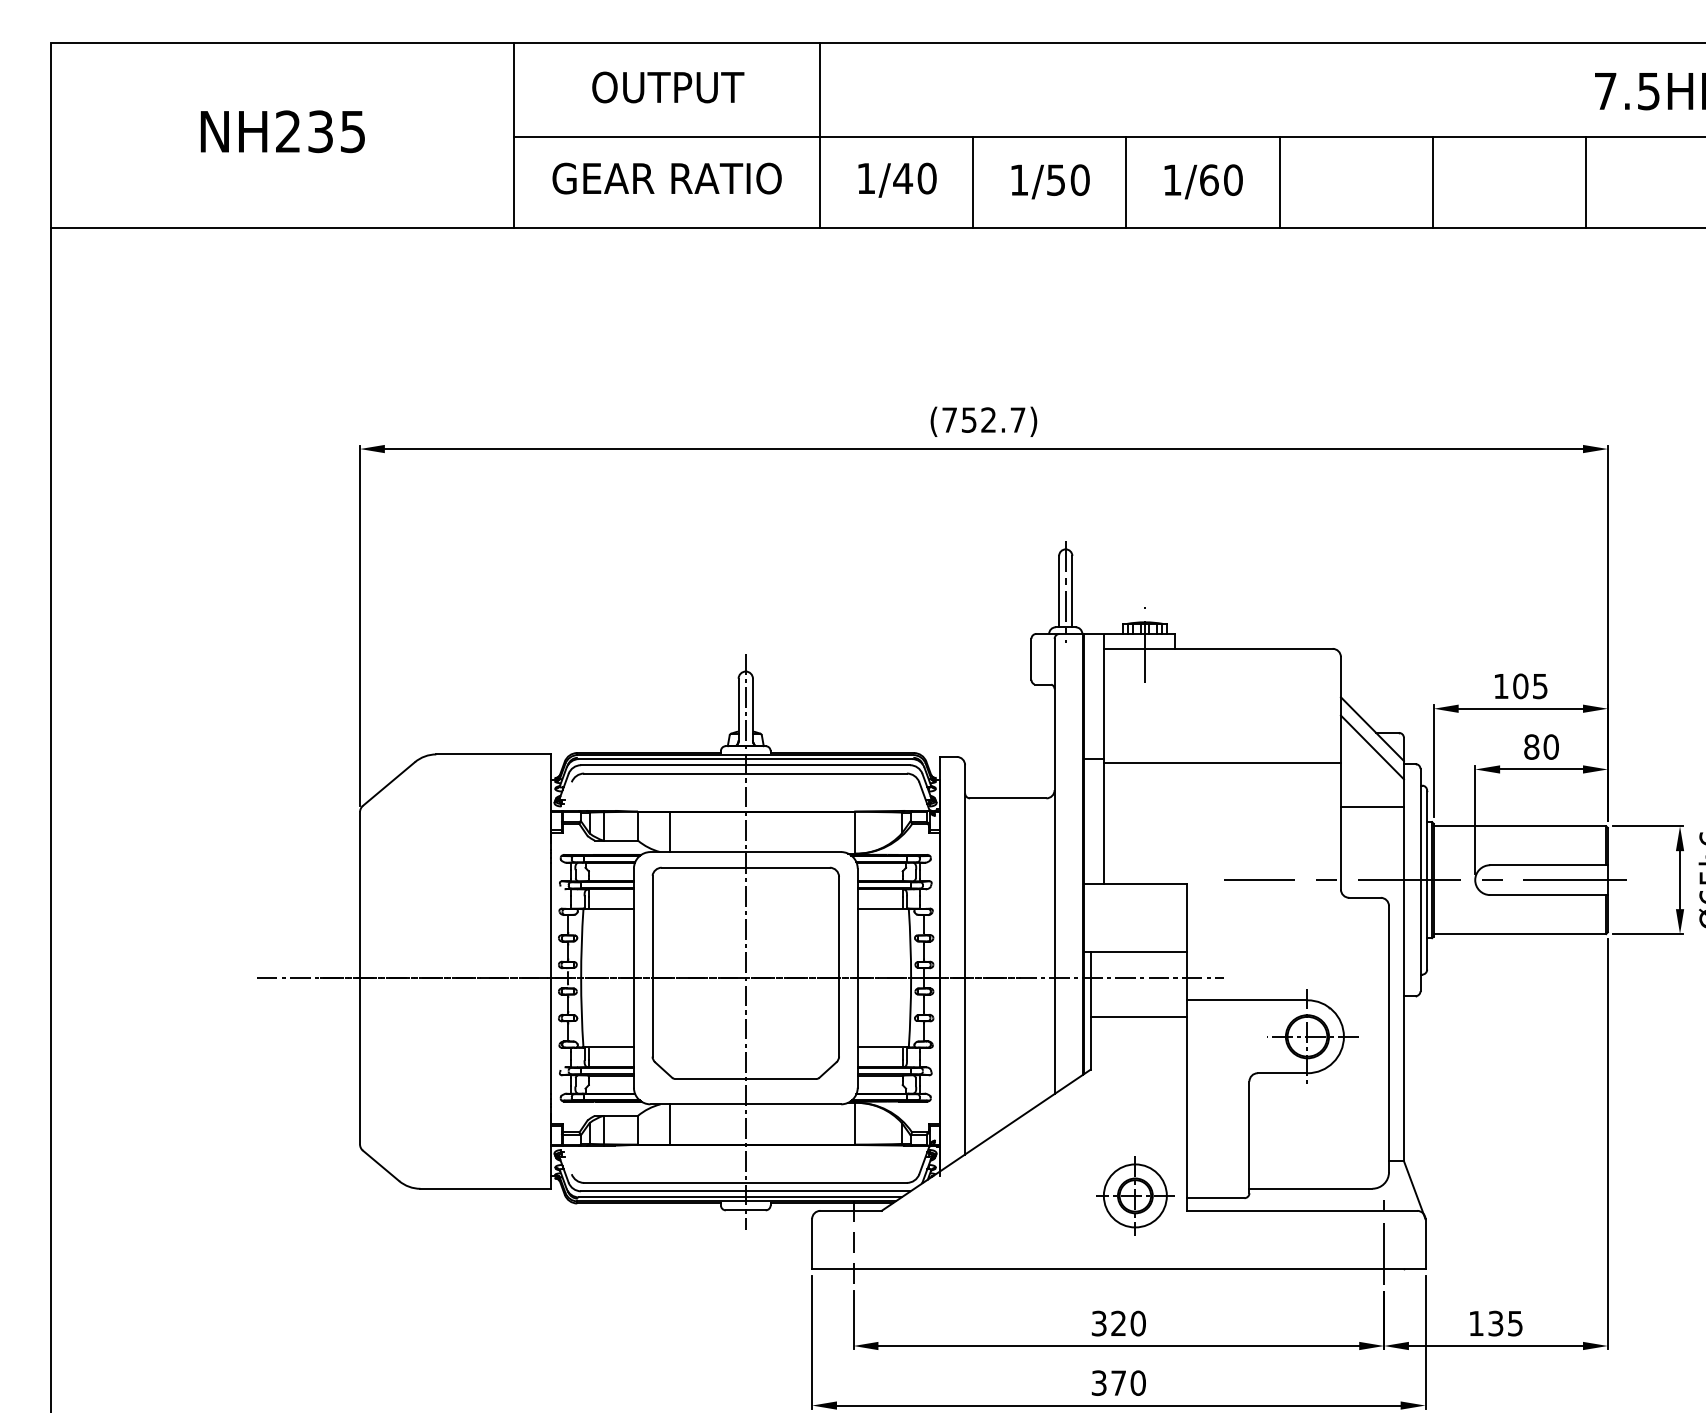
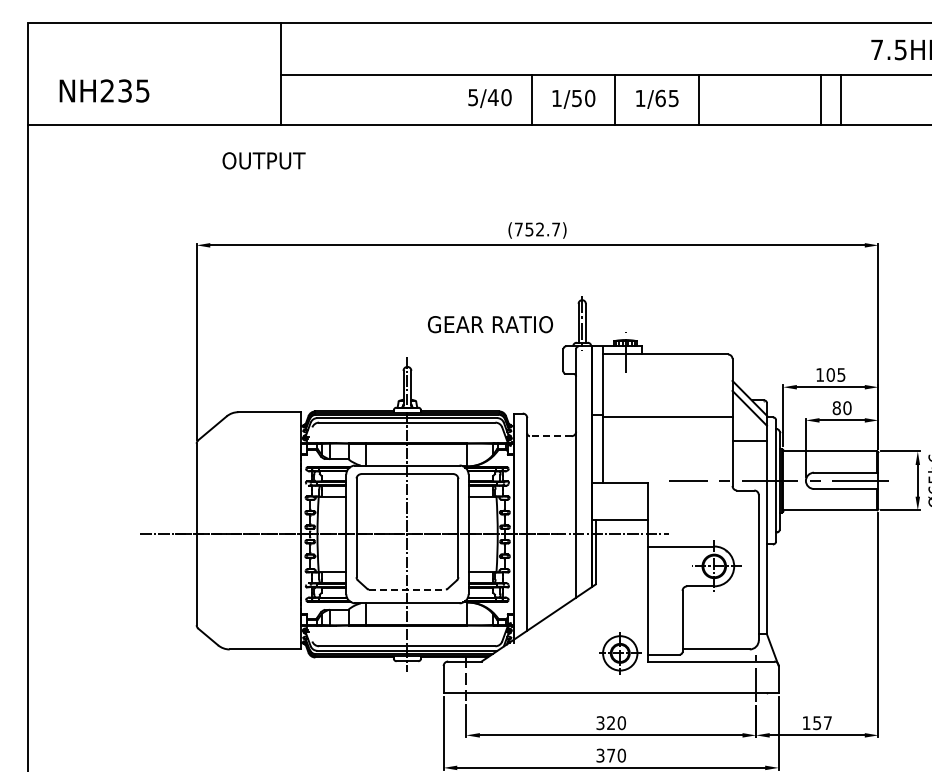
text: (667, 86) -> (263, 160), moved
text: (282, 130) -> (104, 90), moved
line: (820, 134) -> (448, 73), removed
text: (667, 178) -> (490, 324), moved
text: (864, 178) -> (472, 97), 1/40 -> 5/40
text: (1232, 180) -> (673, 98), 1/60 -> 1/65
line: (1432, 182) -> (820, 99), moved
line: (1586, 182) -> (841, 99), moved
line: (1007, 798) -> (550, 436), solid -> dashed
line: (1137, 1016) -> (621, 555), removed
line: (745, 1079) -> (407, 589), solid -> dashed
text: (1505, 1324) -> (822, 723), 135 -> 157

